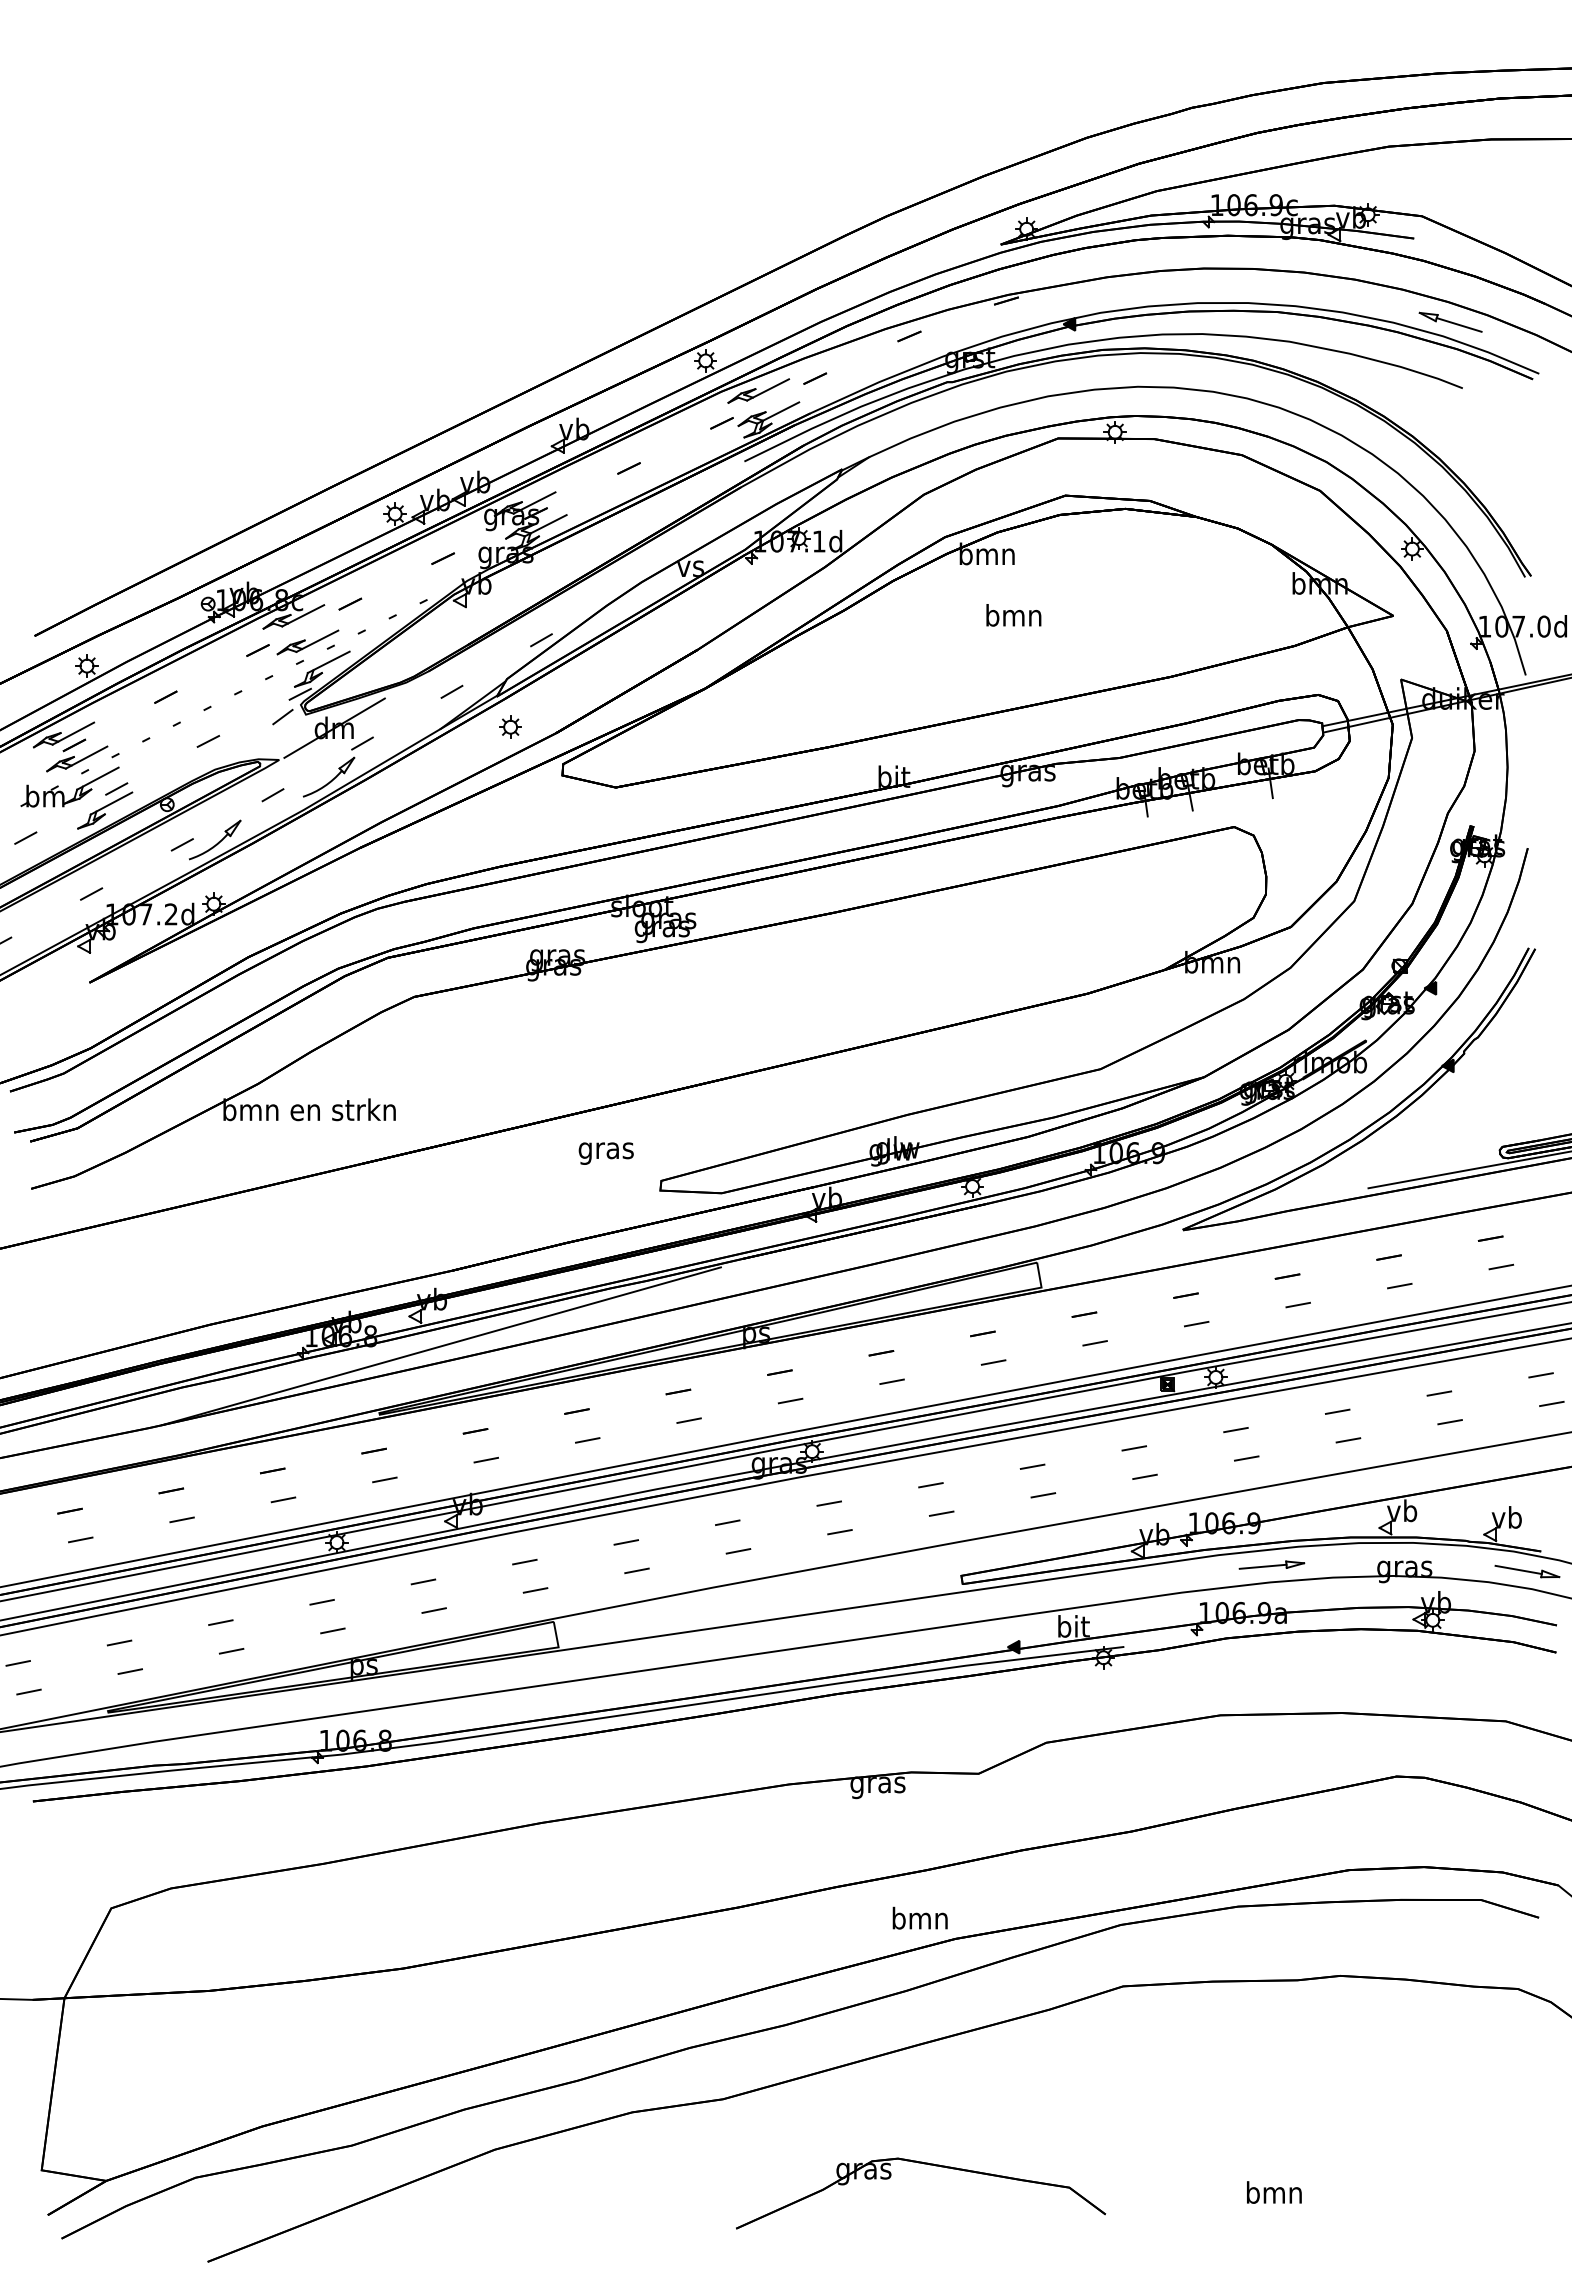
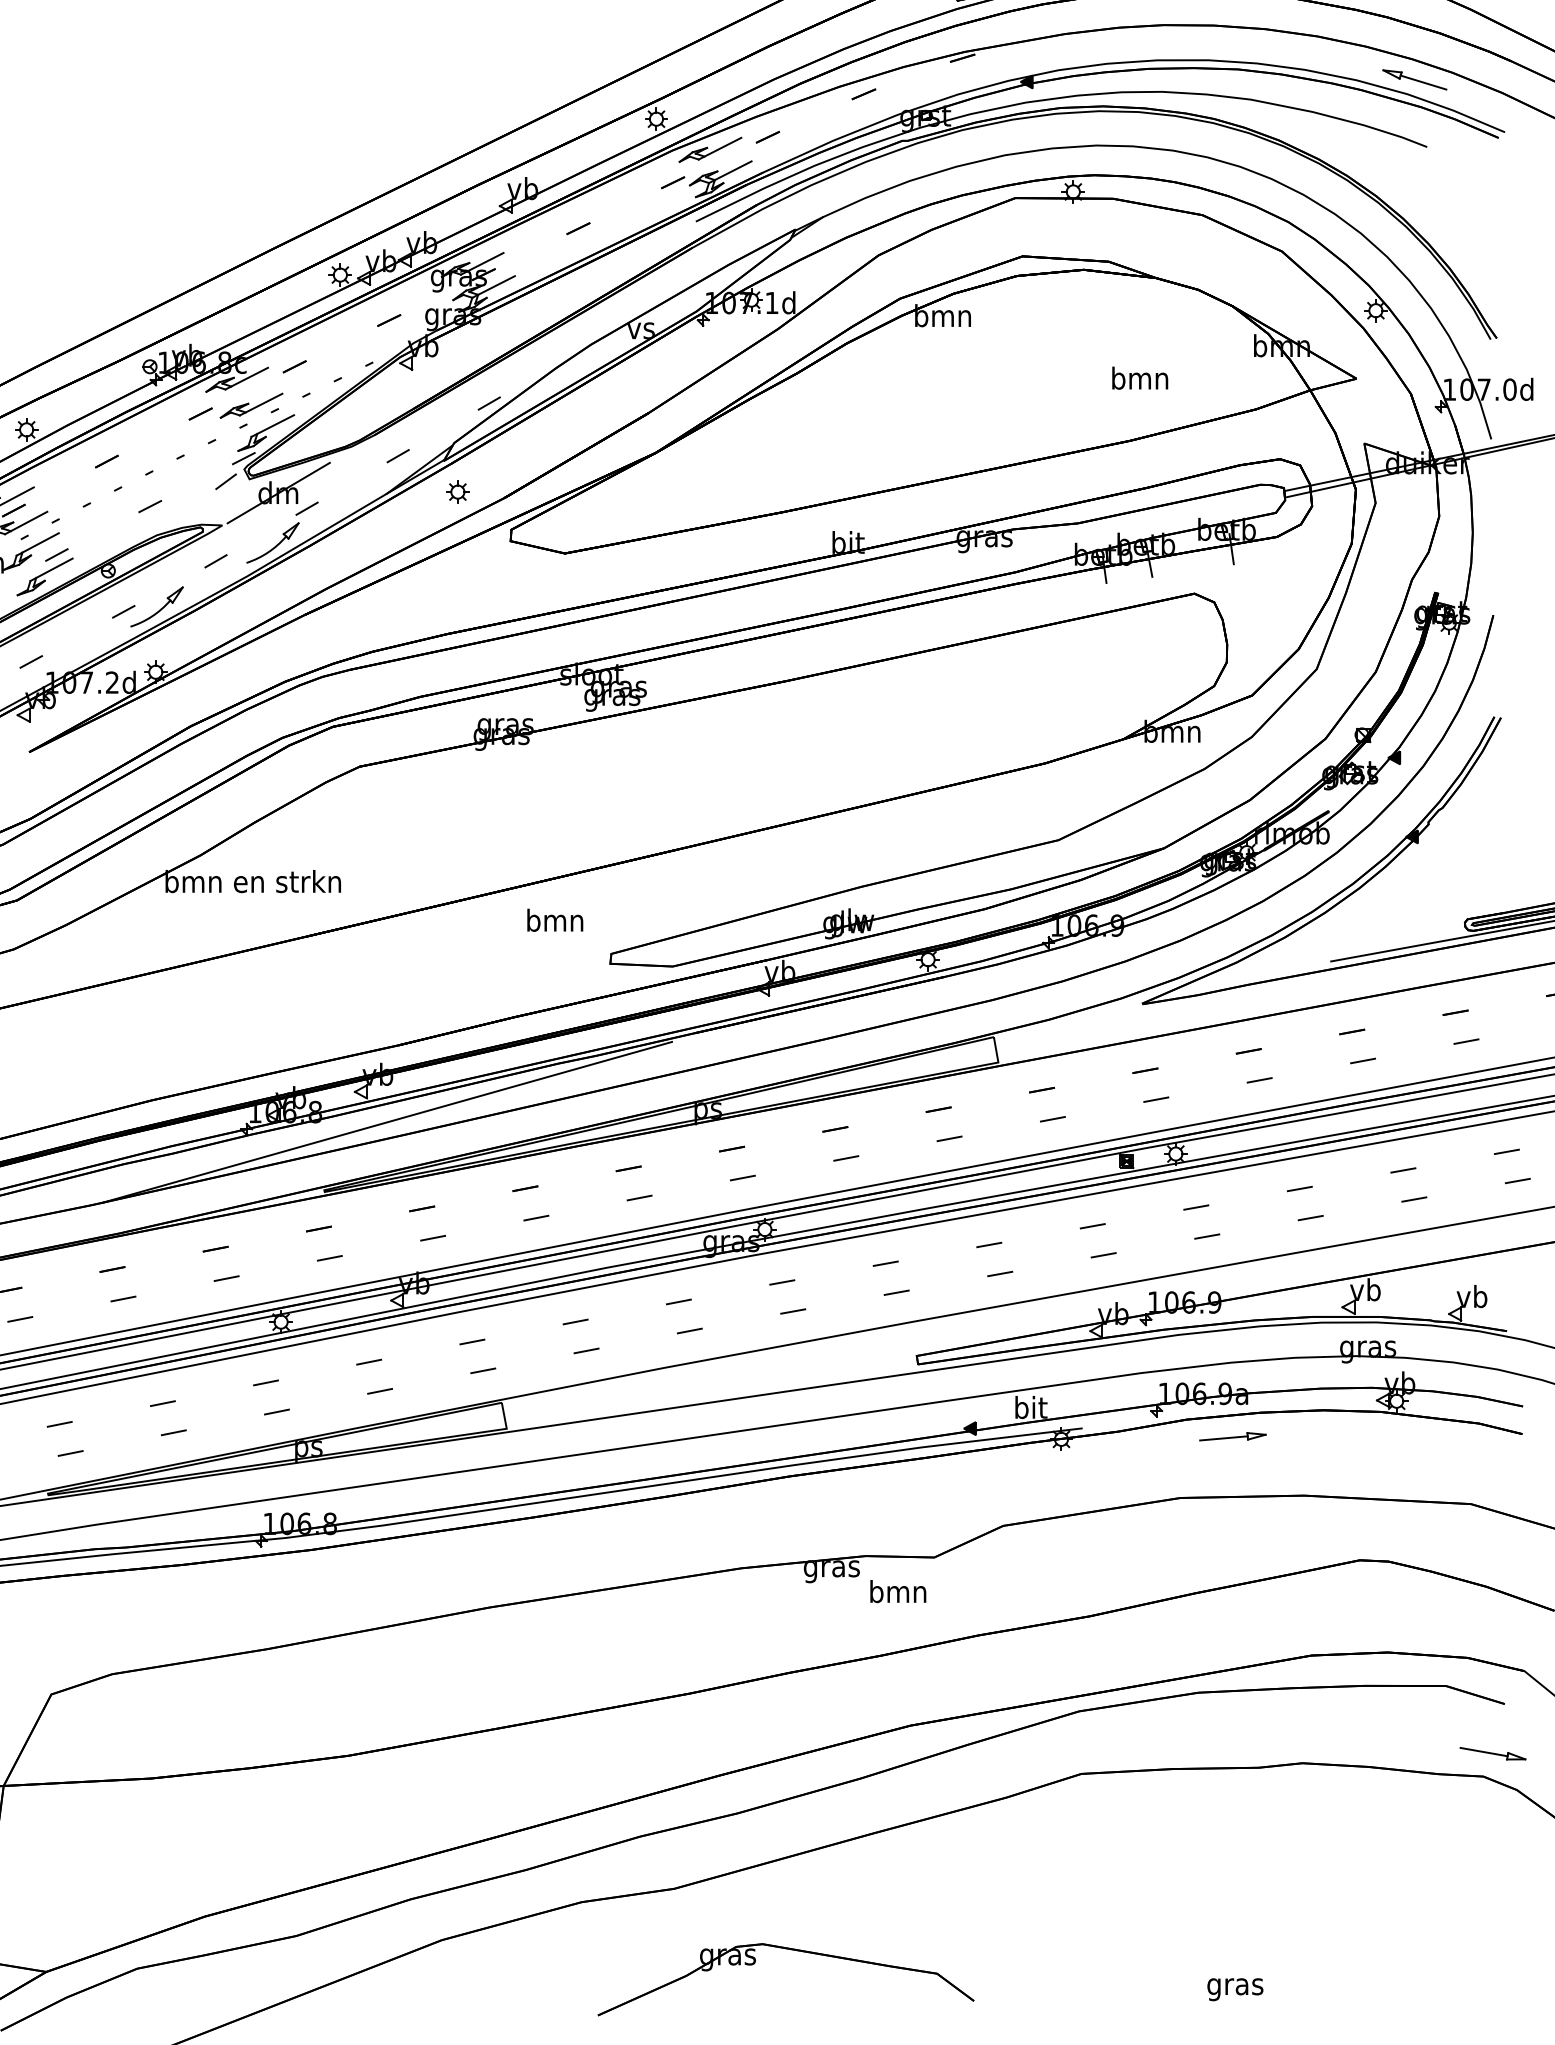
text: (1013, 615) -> (1139, 378), moved
text: (605, 1150) -> (554, 922), gras -> bmn
part: (1271, 1564) -> (1232, 1436), moved
part: (1527, 1571) -> (1493, 1753), moved
text: (919, 1917) -> (897, 1590), moved
part: (929, 2165) -> (794, 1951), moved
text: (1274, 2195) -> (1235, 1986), bmn -> gras

